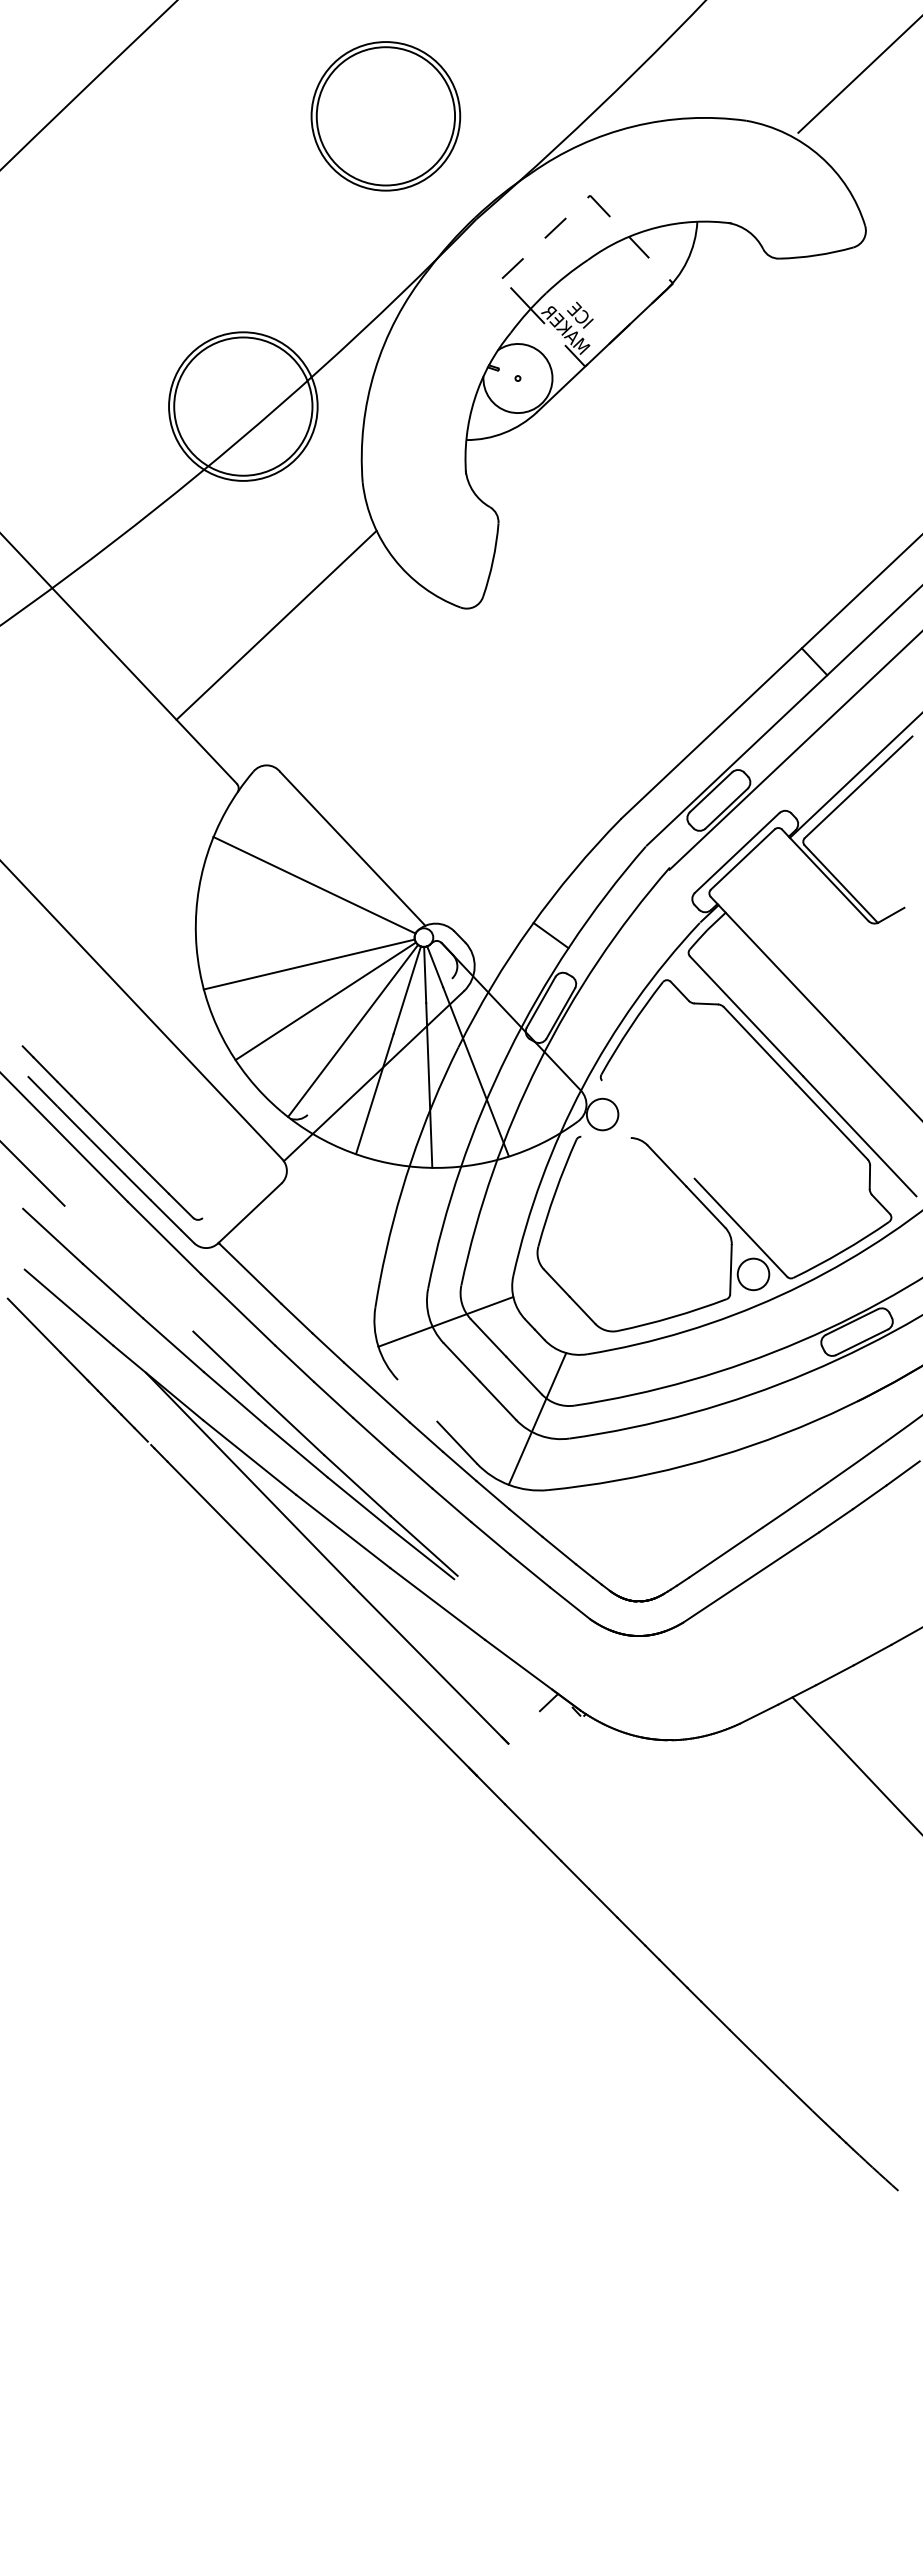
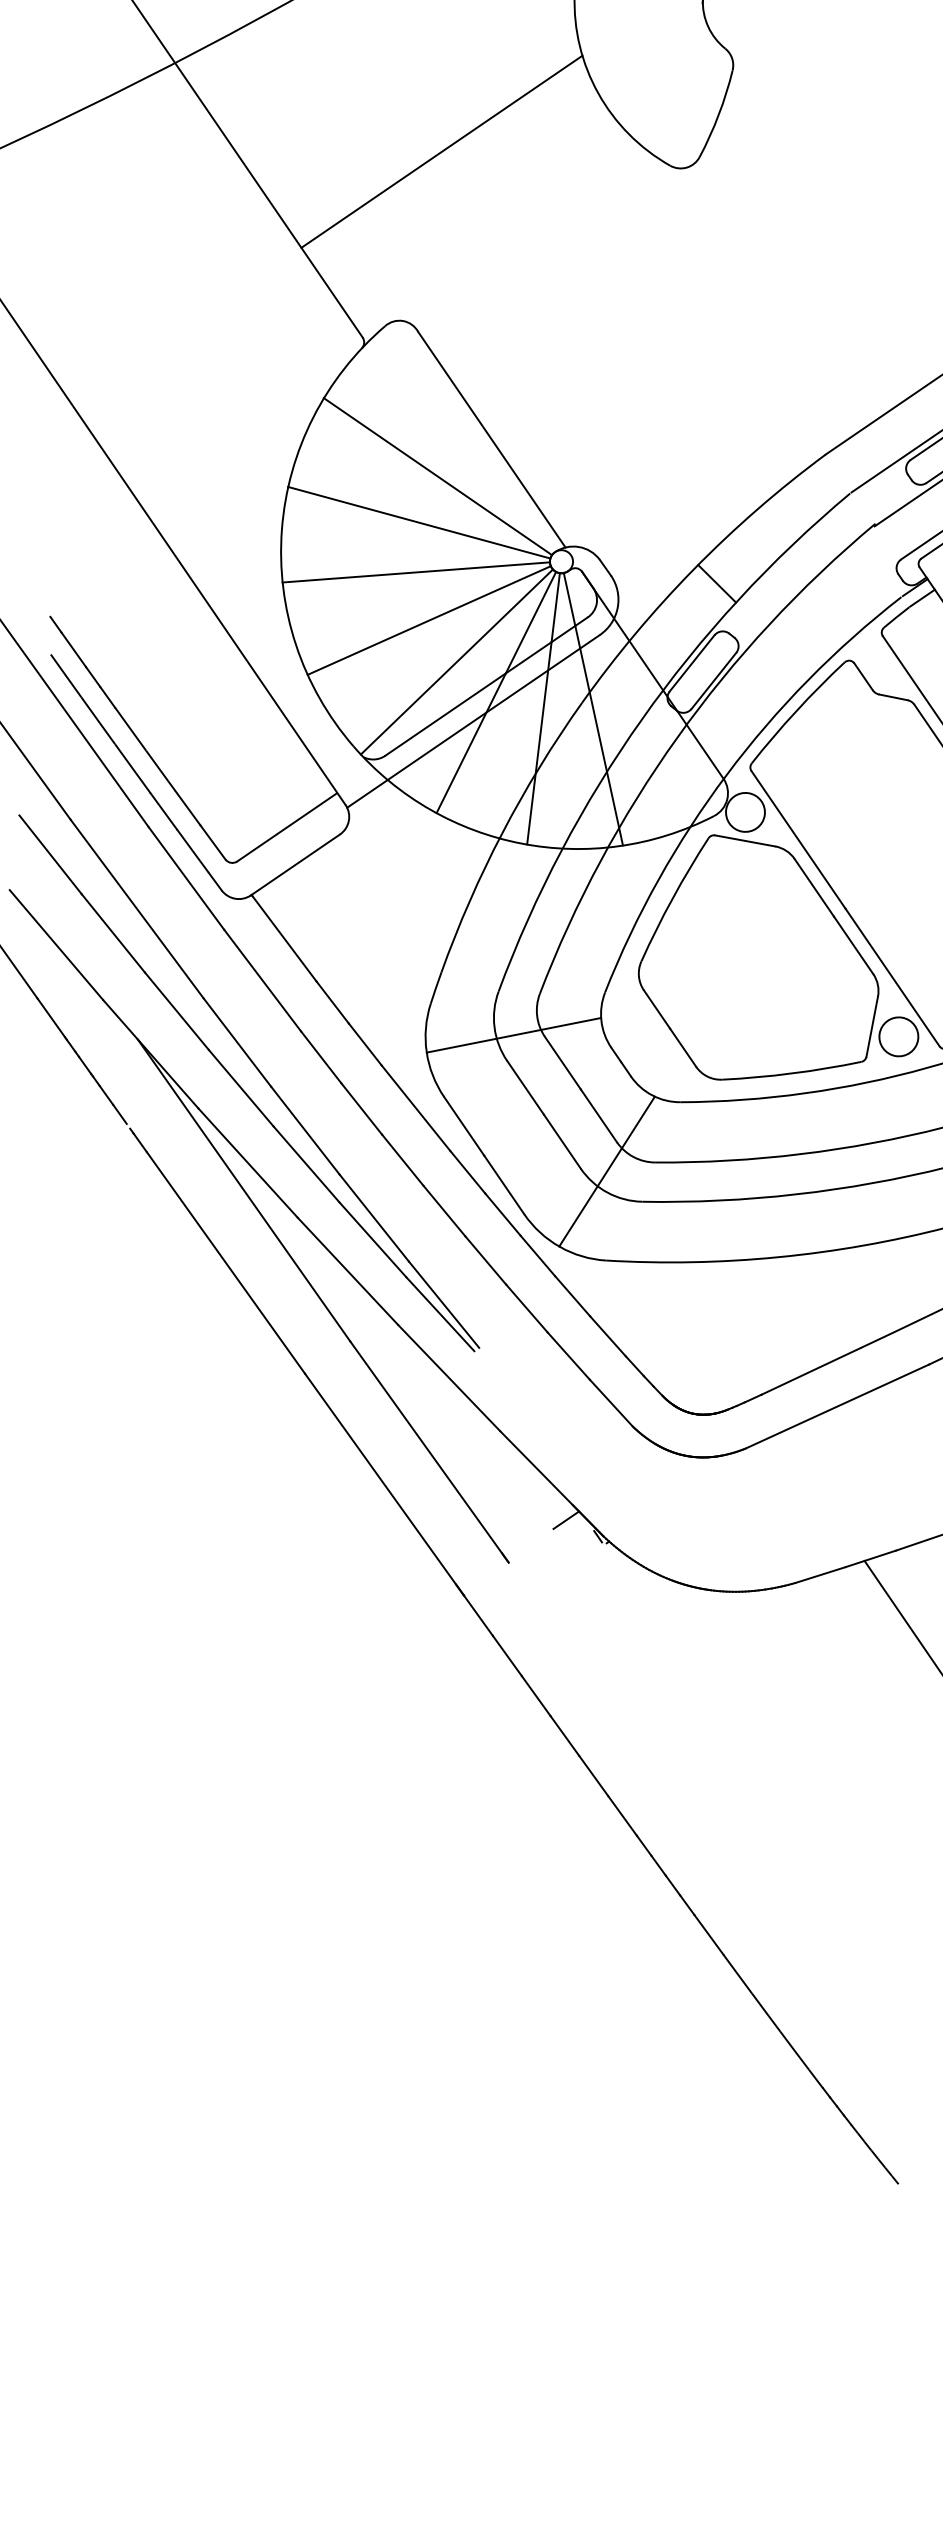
line: (305, 924) -> (419, 522), added
line: (379, 1046) -> (486, 686), added
line: (648, 1129) -> (798, 839), added
line: (605, 1136) -> (744, 839), added
line: (237, 1184) -> (286, 827), added
line: (128, 1268) -> (136, 908), added
line: (417, 1400) -> (464, 1125), added

